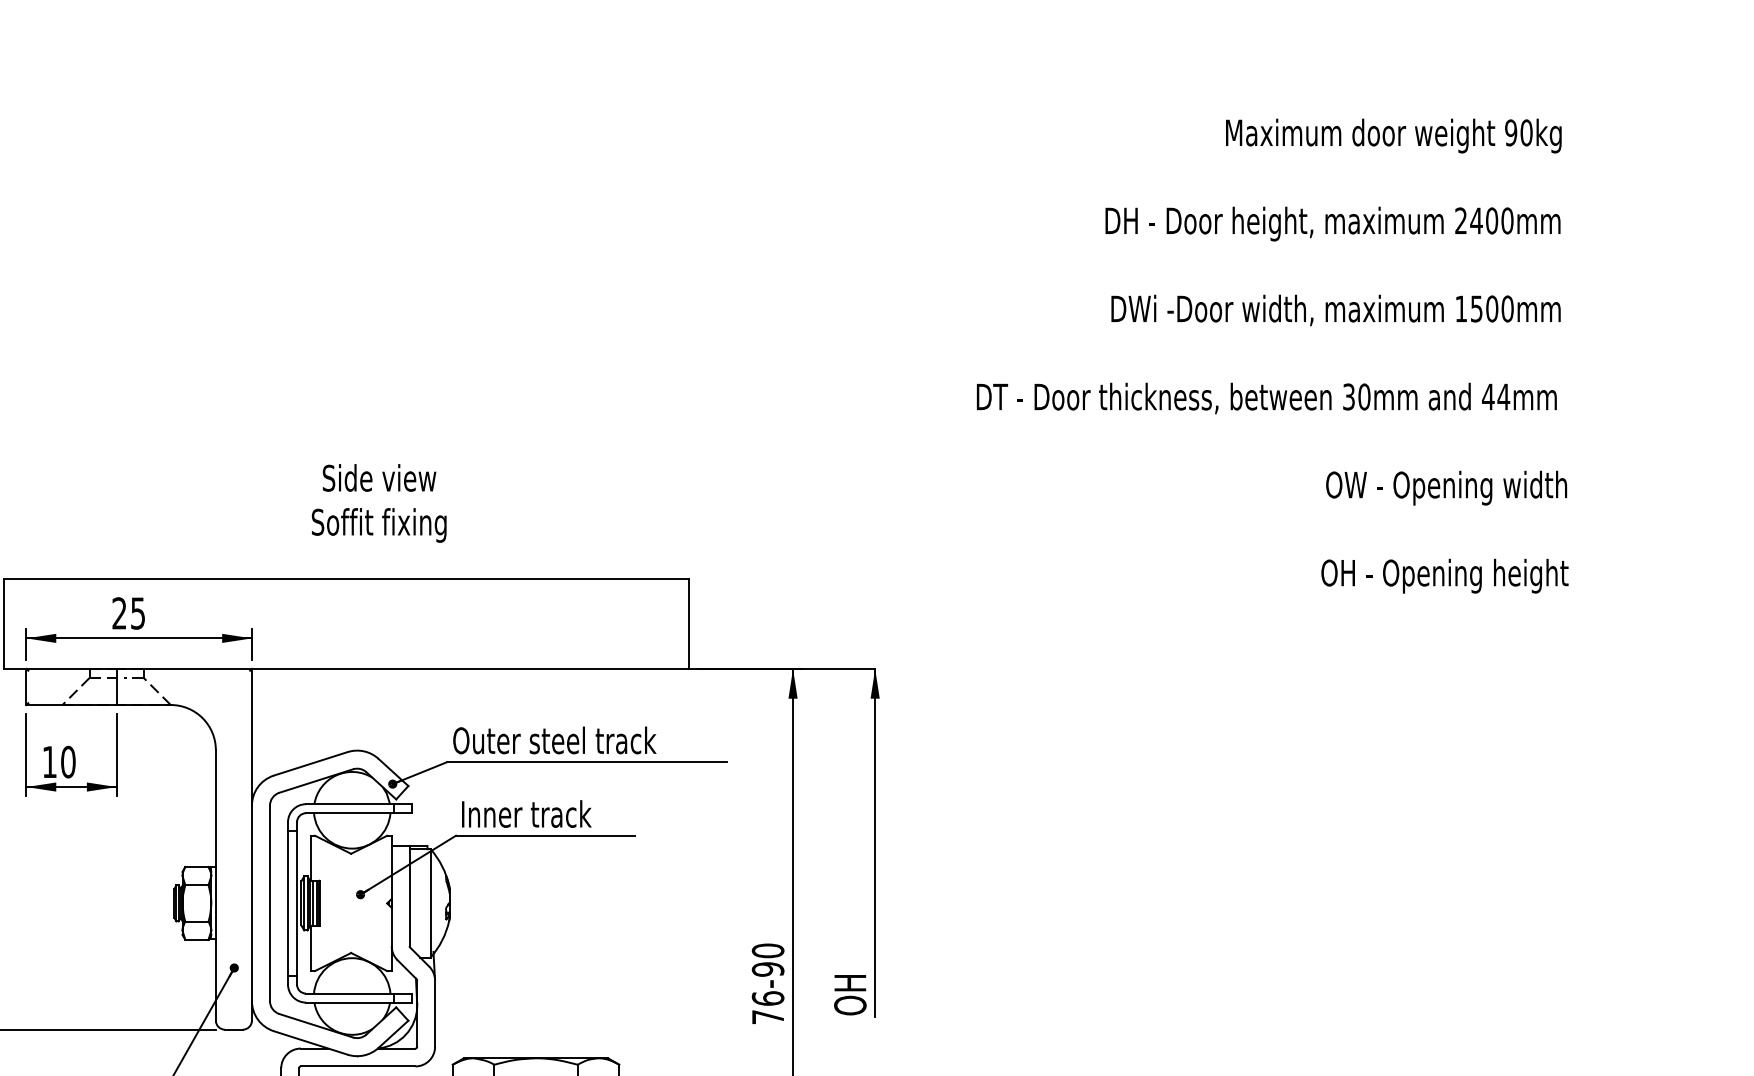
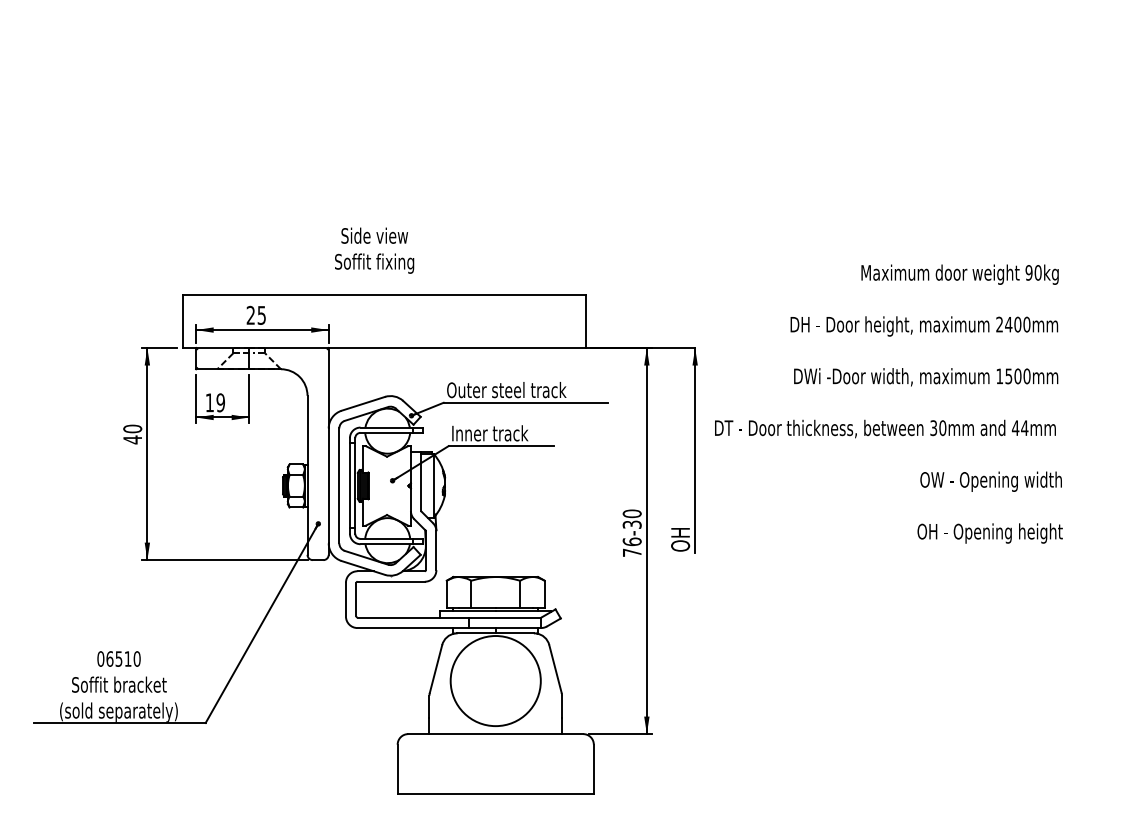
text: (1272, 355) -> (888, 403), moved
text: (379, 503) -> (374, 250), moved
text: (67, 761) -> (220, 402), 10 -> 19
text: (766, 969) -> (631, 524), 76-90 -> 76-30

